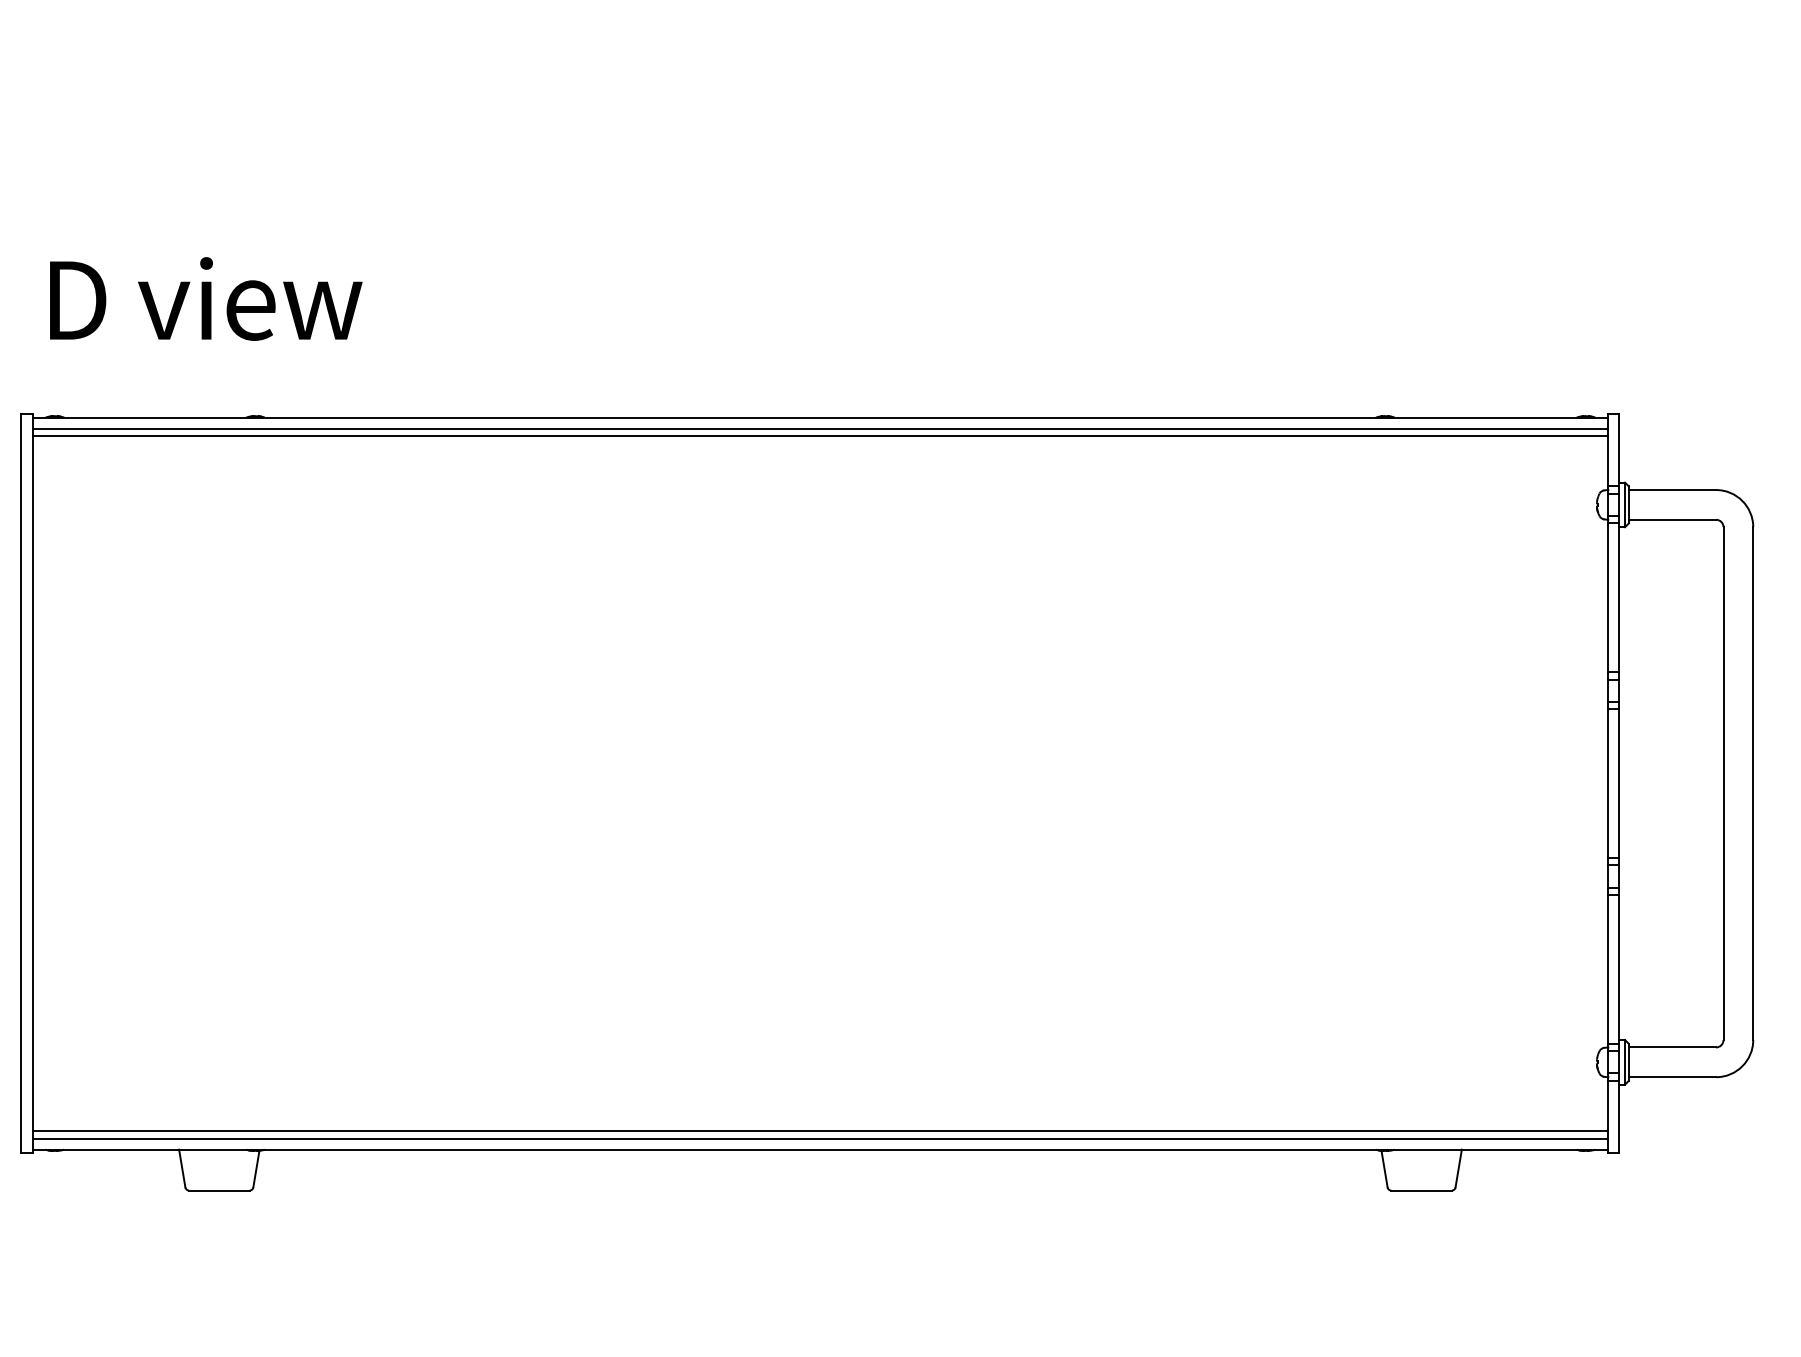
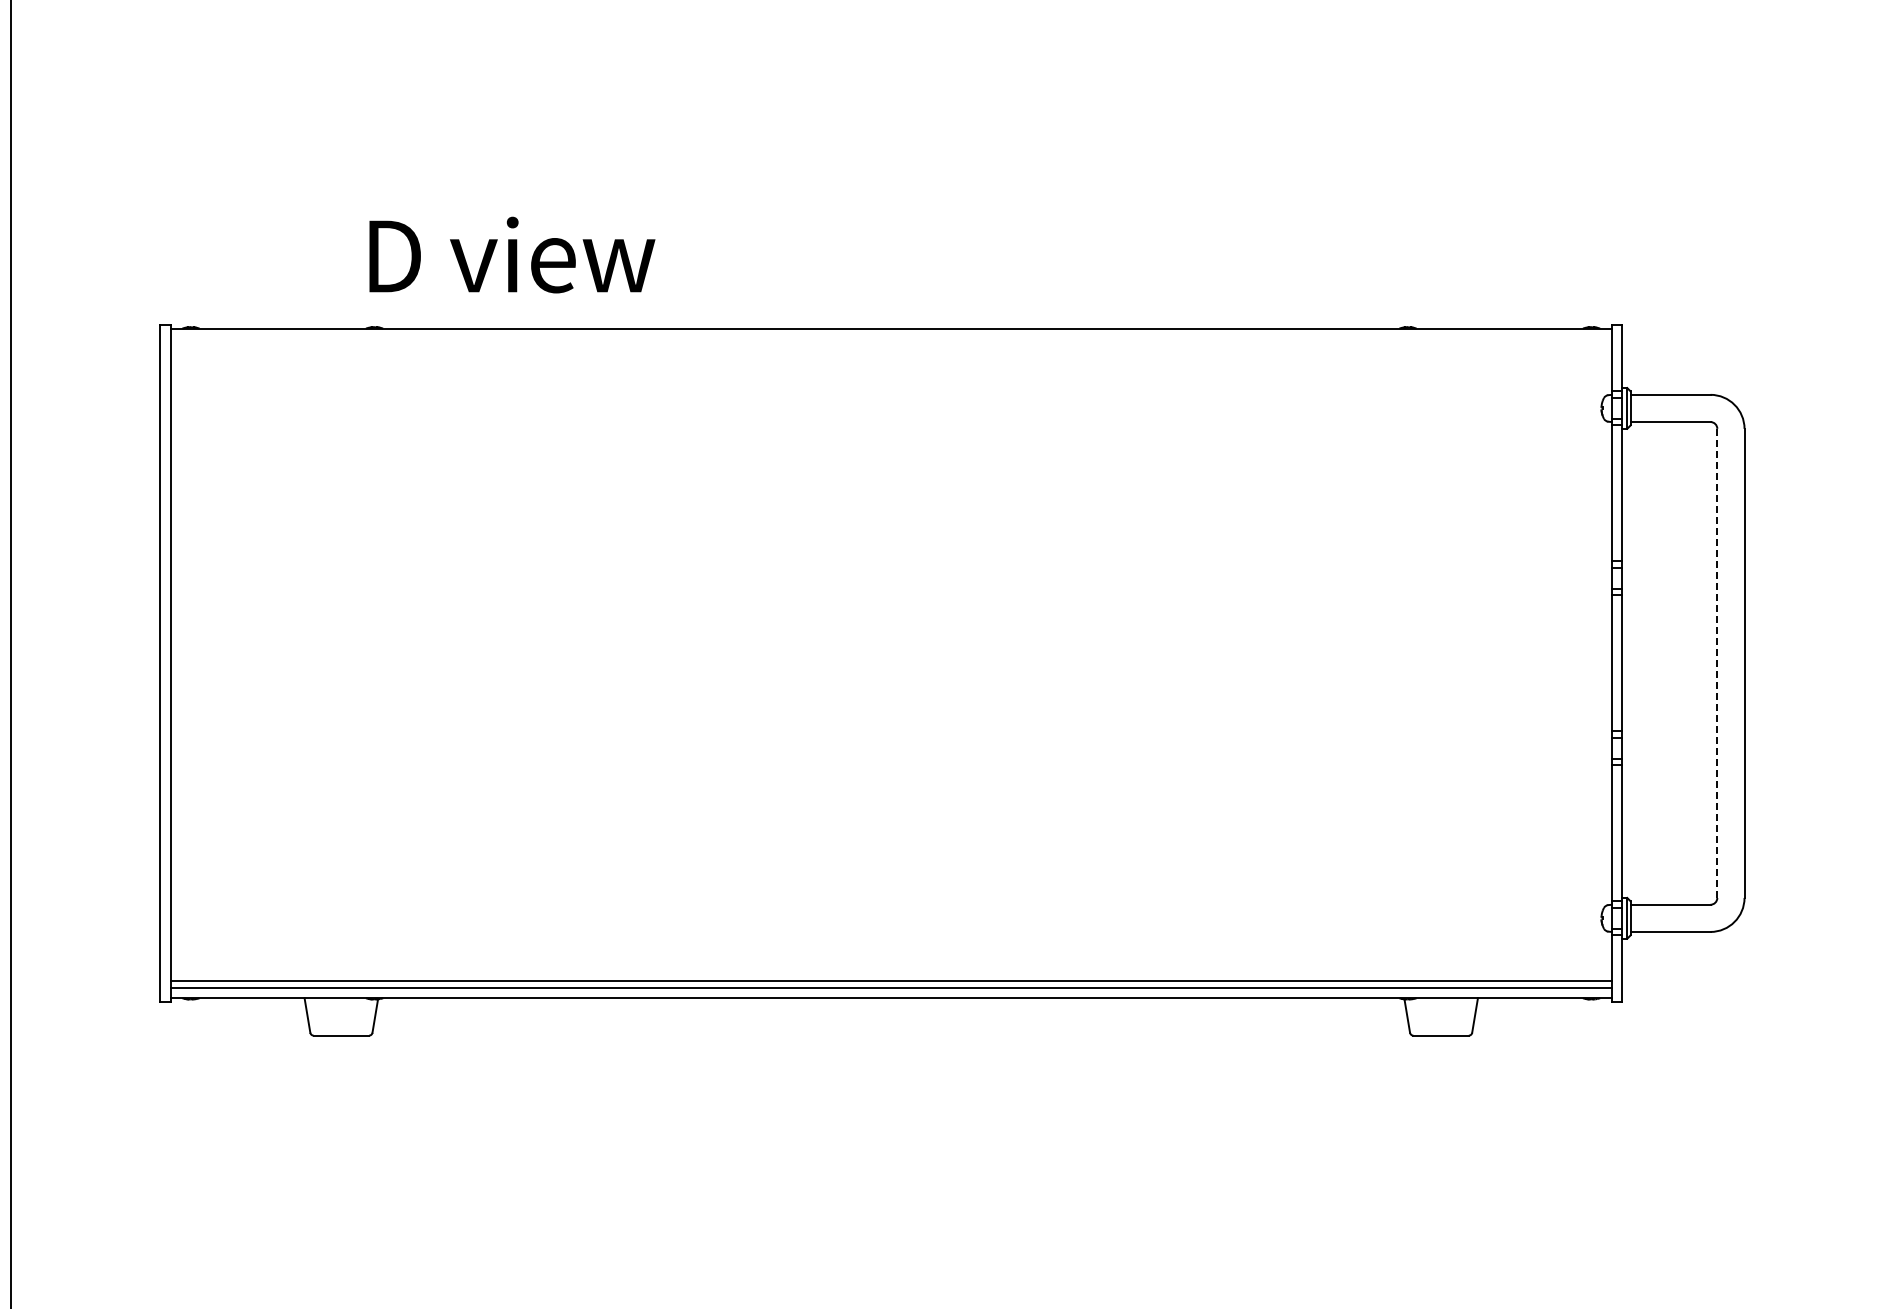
text: (206, 298) -> (512, 254), moved
line: (819, 428) -> (890, 338), removed
line: (819, 436) -> (890, 345), removed
line: (1723, 783) -> (1717, 663), solid -> dashed

